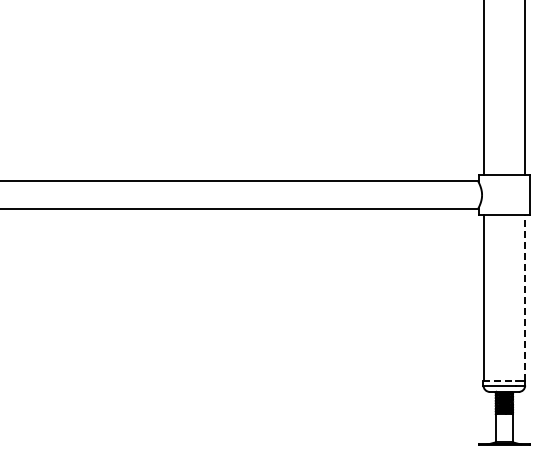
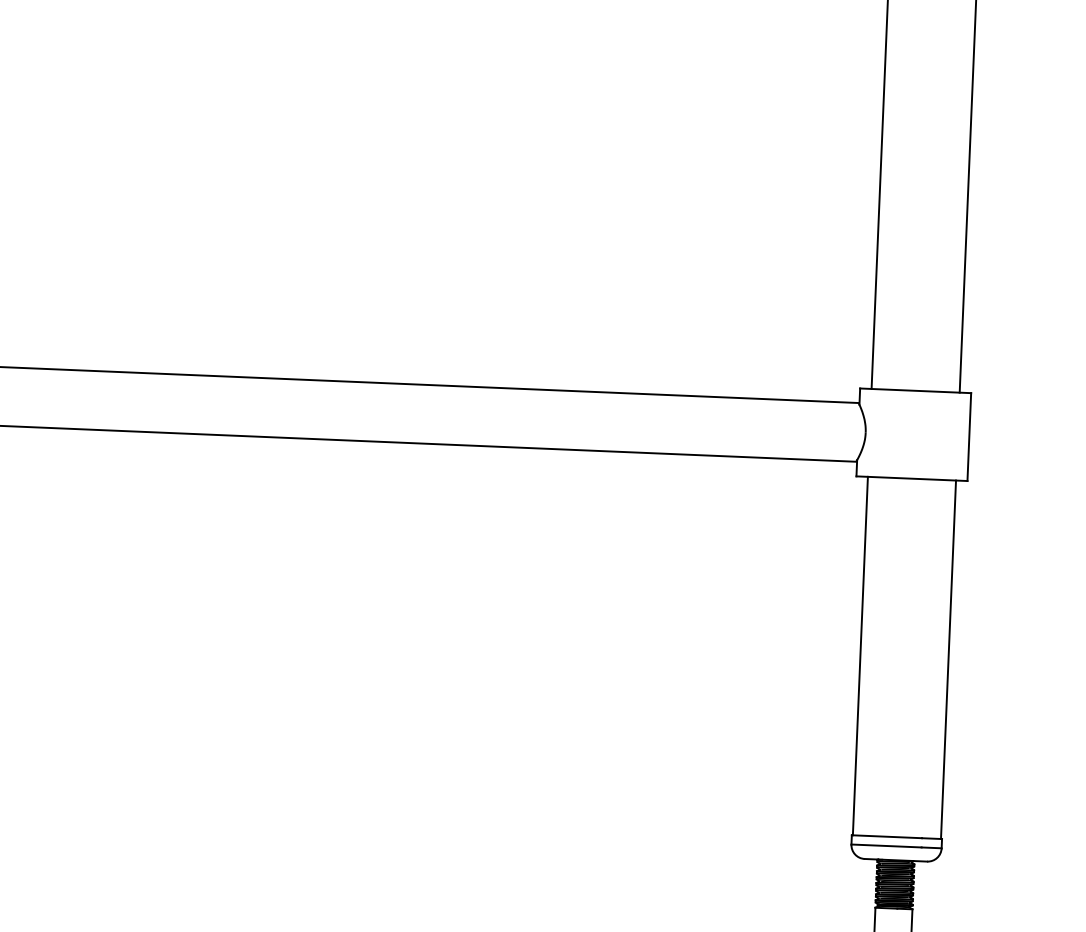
line: (524, 298) -> (948, 660), dashed -> solid
line: (500, 381) -> (888, 837), dashed -> solid

